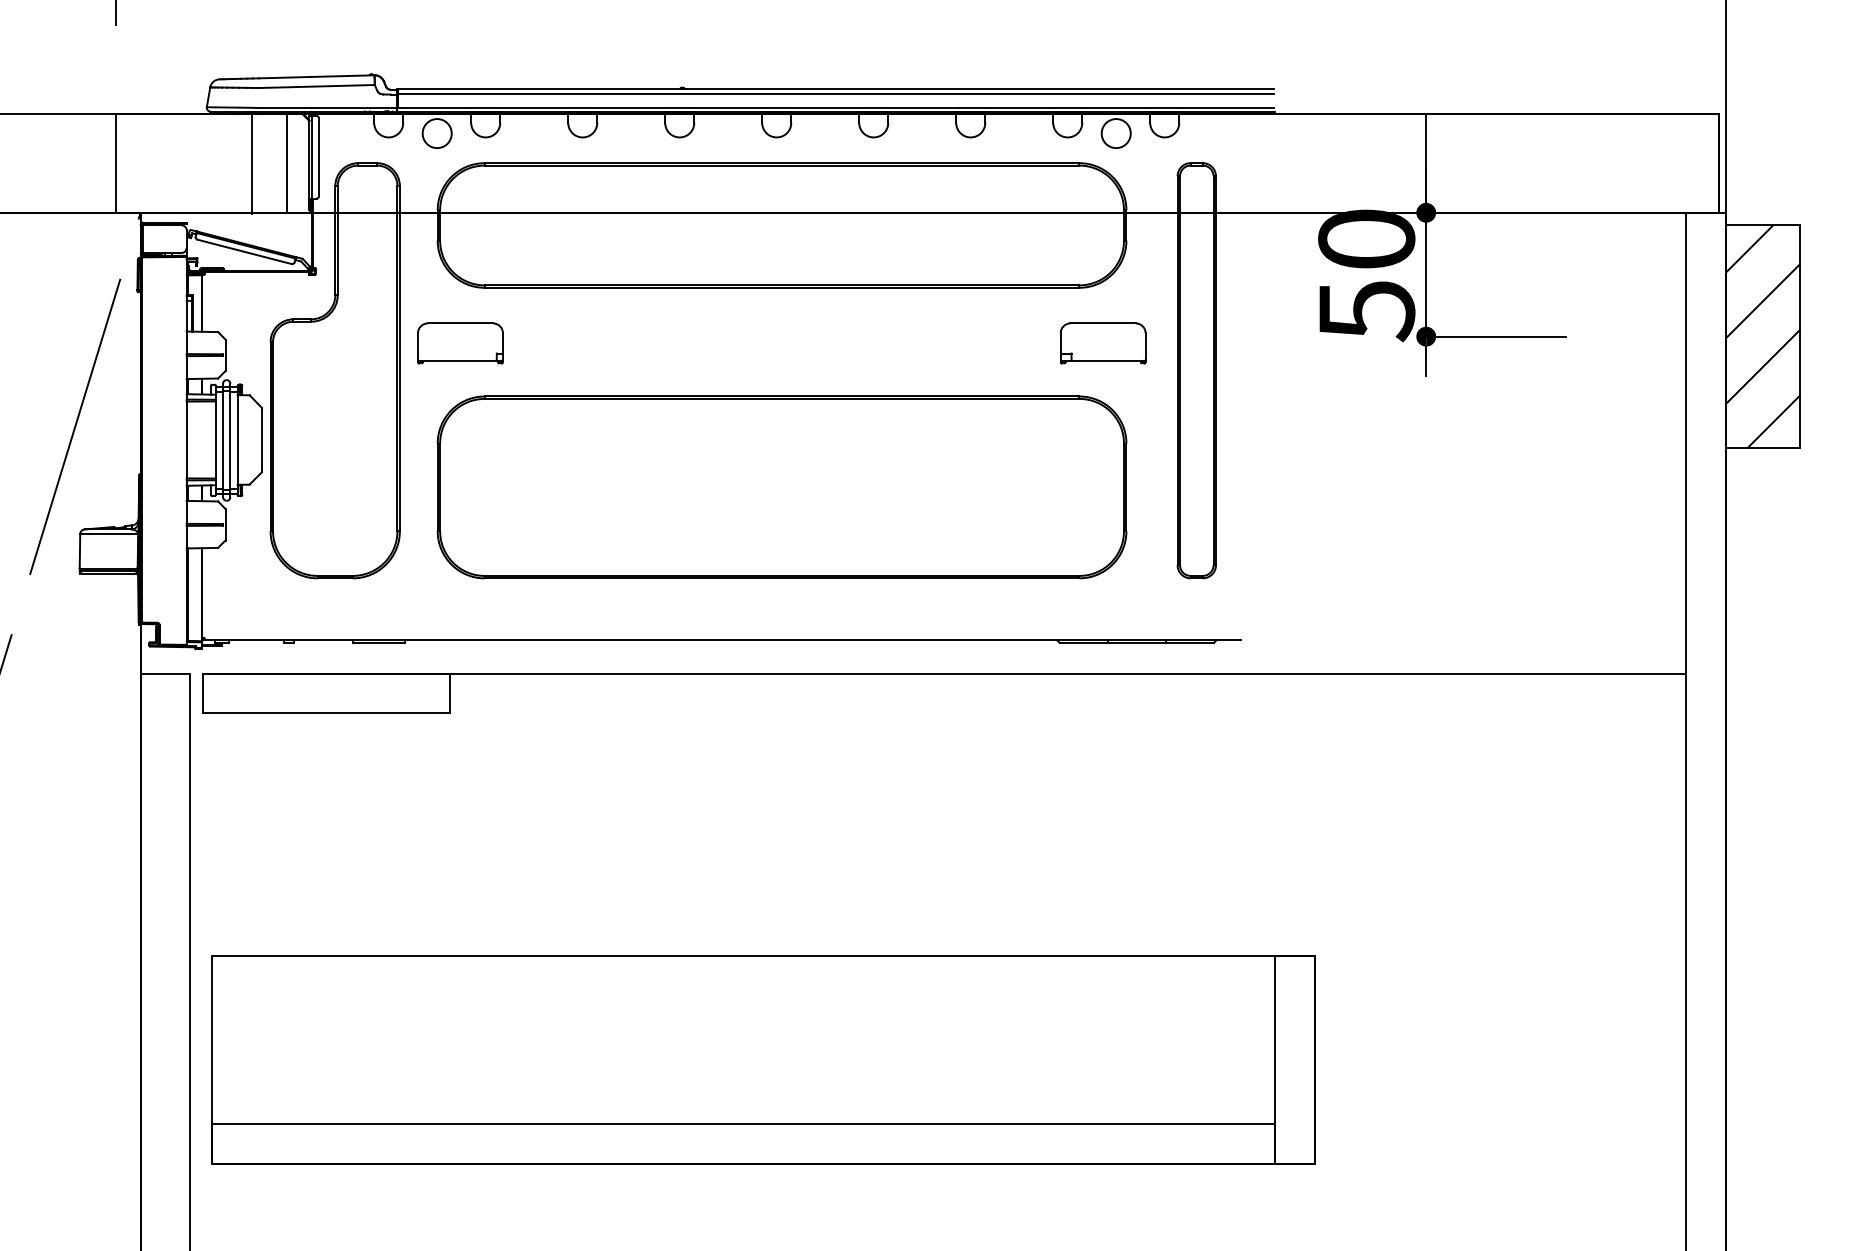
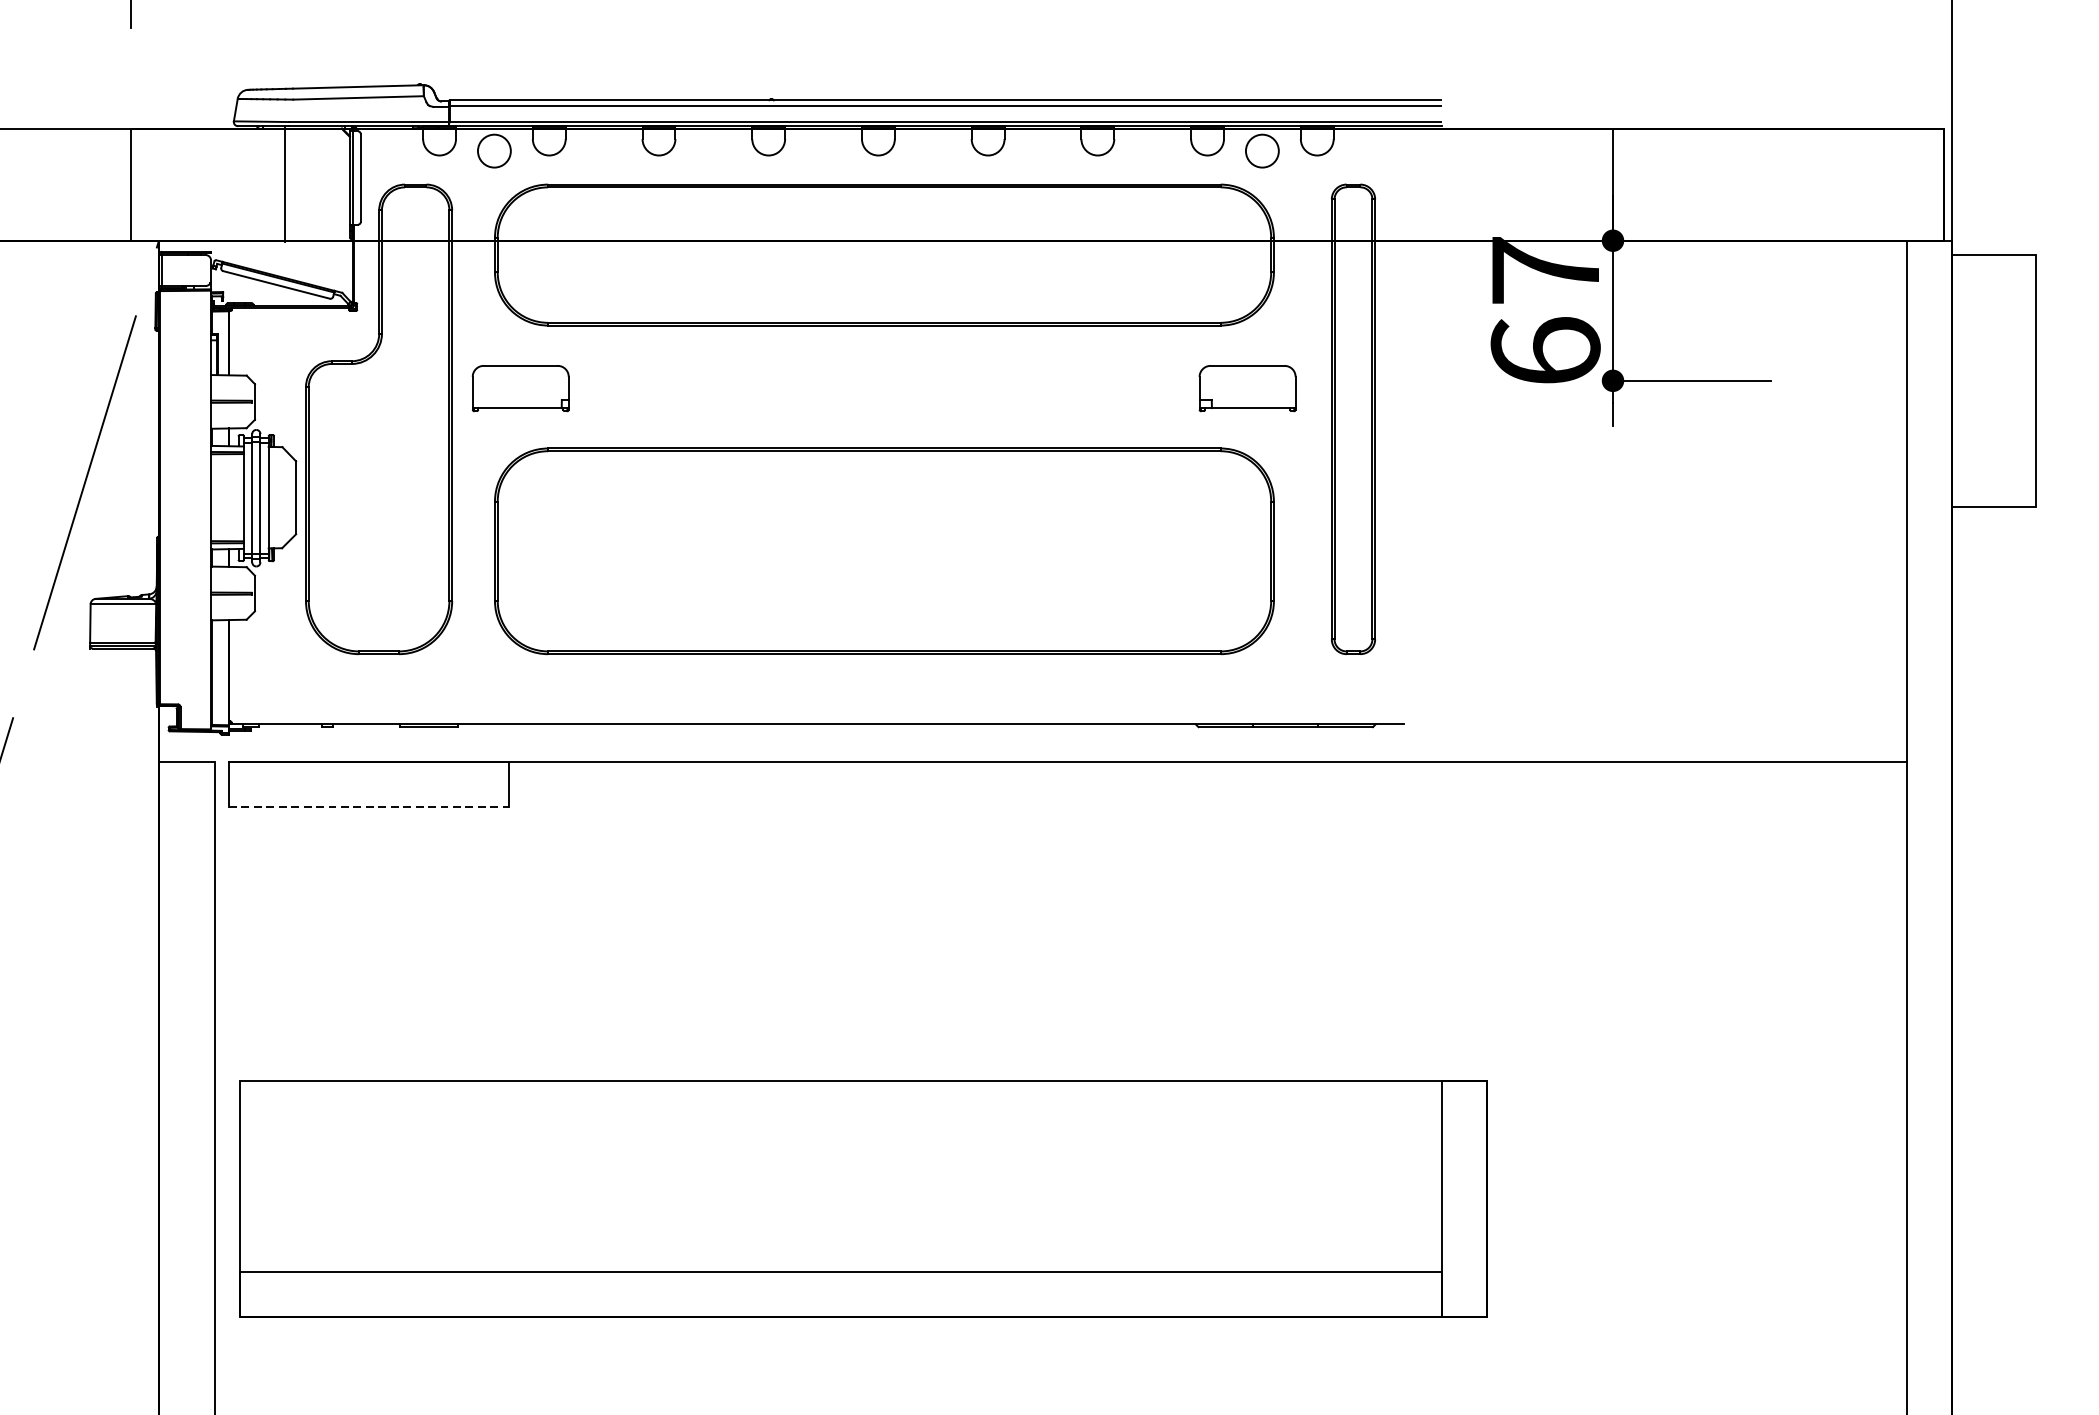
line: (286, 162) -> (323, 183), removed
text: (1366, 275) -> (1545, 311), 50 -> 67
hatch: (1763, 336) -> (1994, 380), removed
line: (326, 713) -> (369, 807), solid -> dashed

